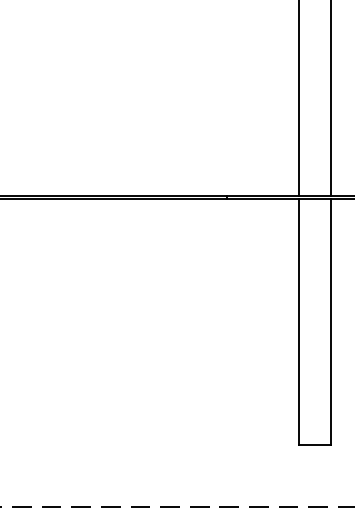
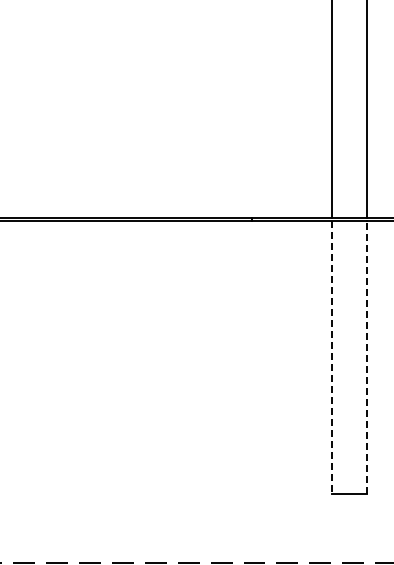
line: (330, 321) -> (366, 356), solid -> dashed
line: (299, 322) -> (332, 357), solid -> dashed

